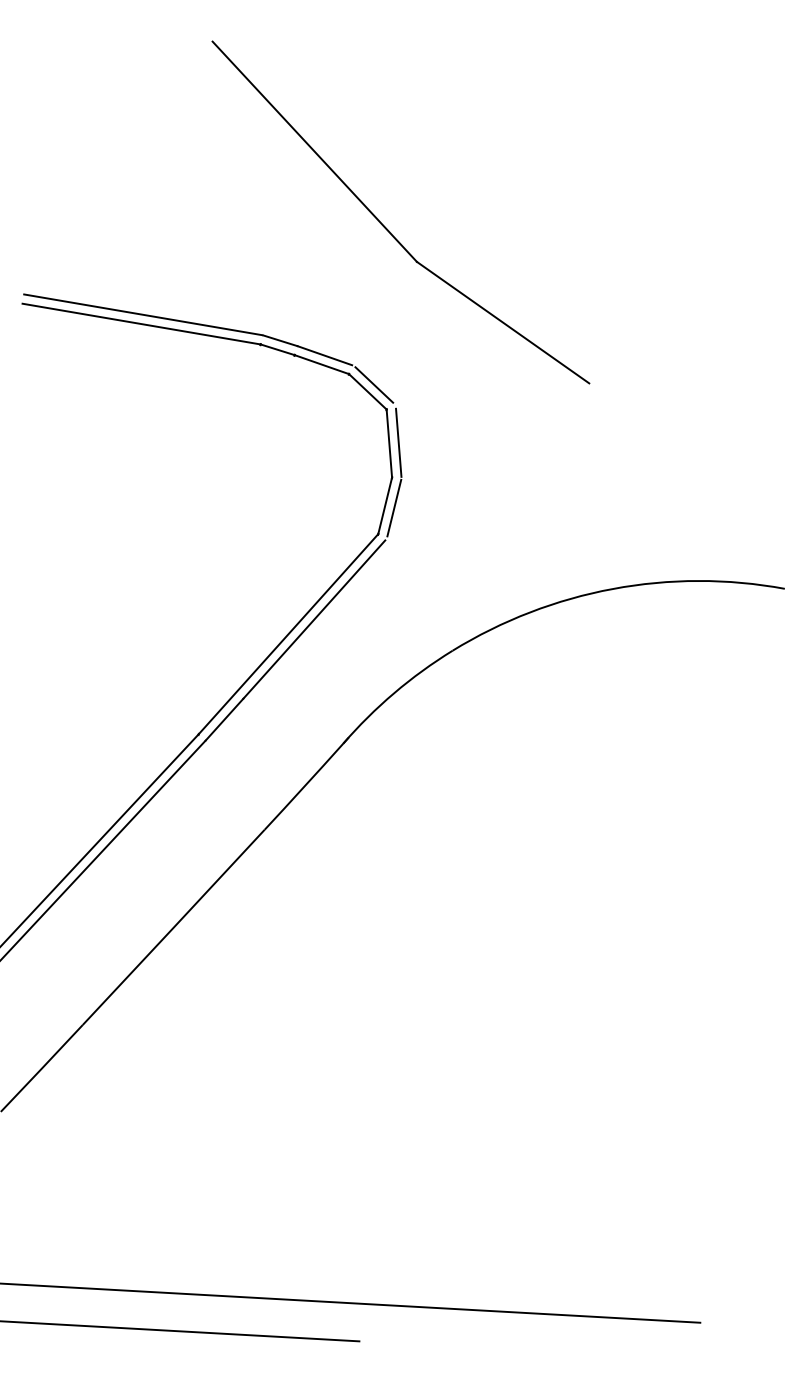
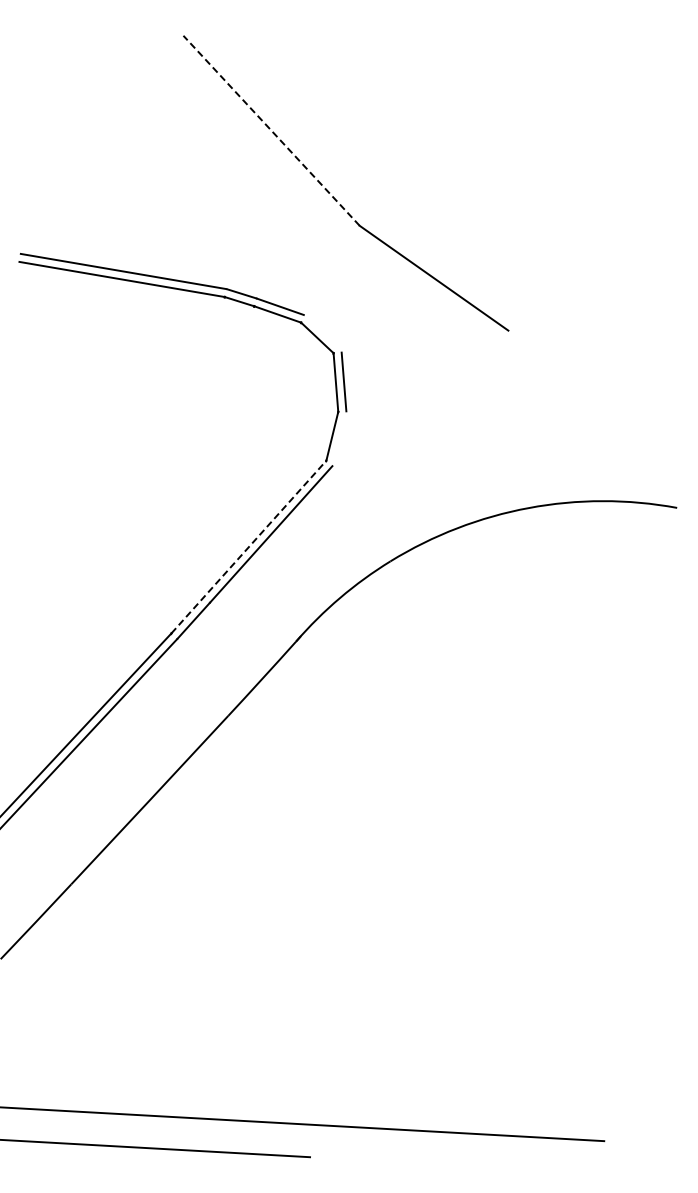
line: (314, 151) -> (271, 130), solid -> dashed
line: (373, 384) -> (322, 331), removed
line: (394, 507) -> (340, 437), removed
line: (289, 633) -> (249, 546), solid -> dashed

